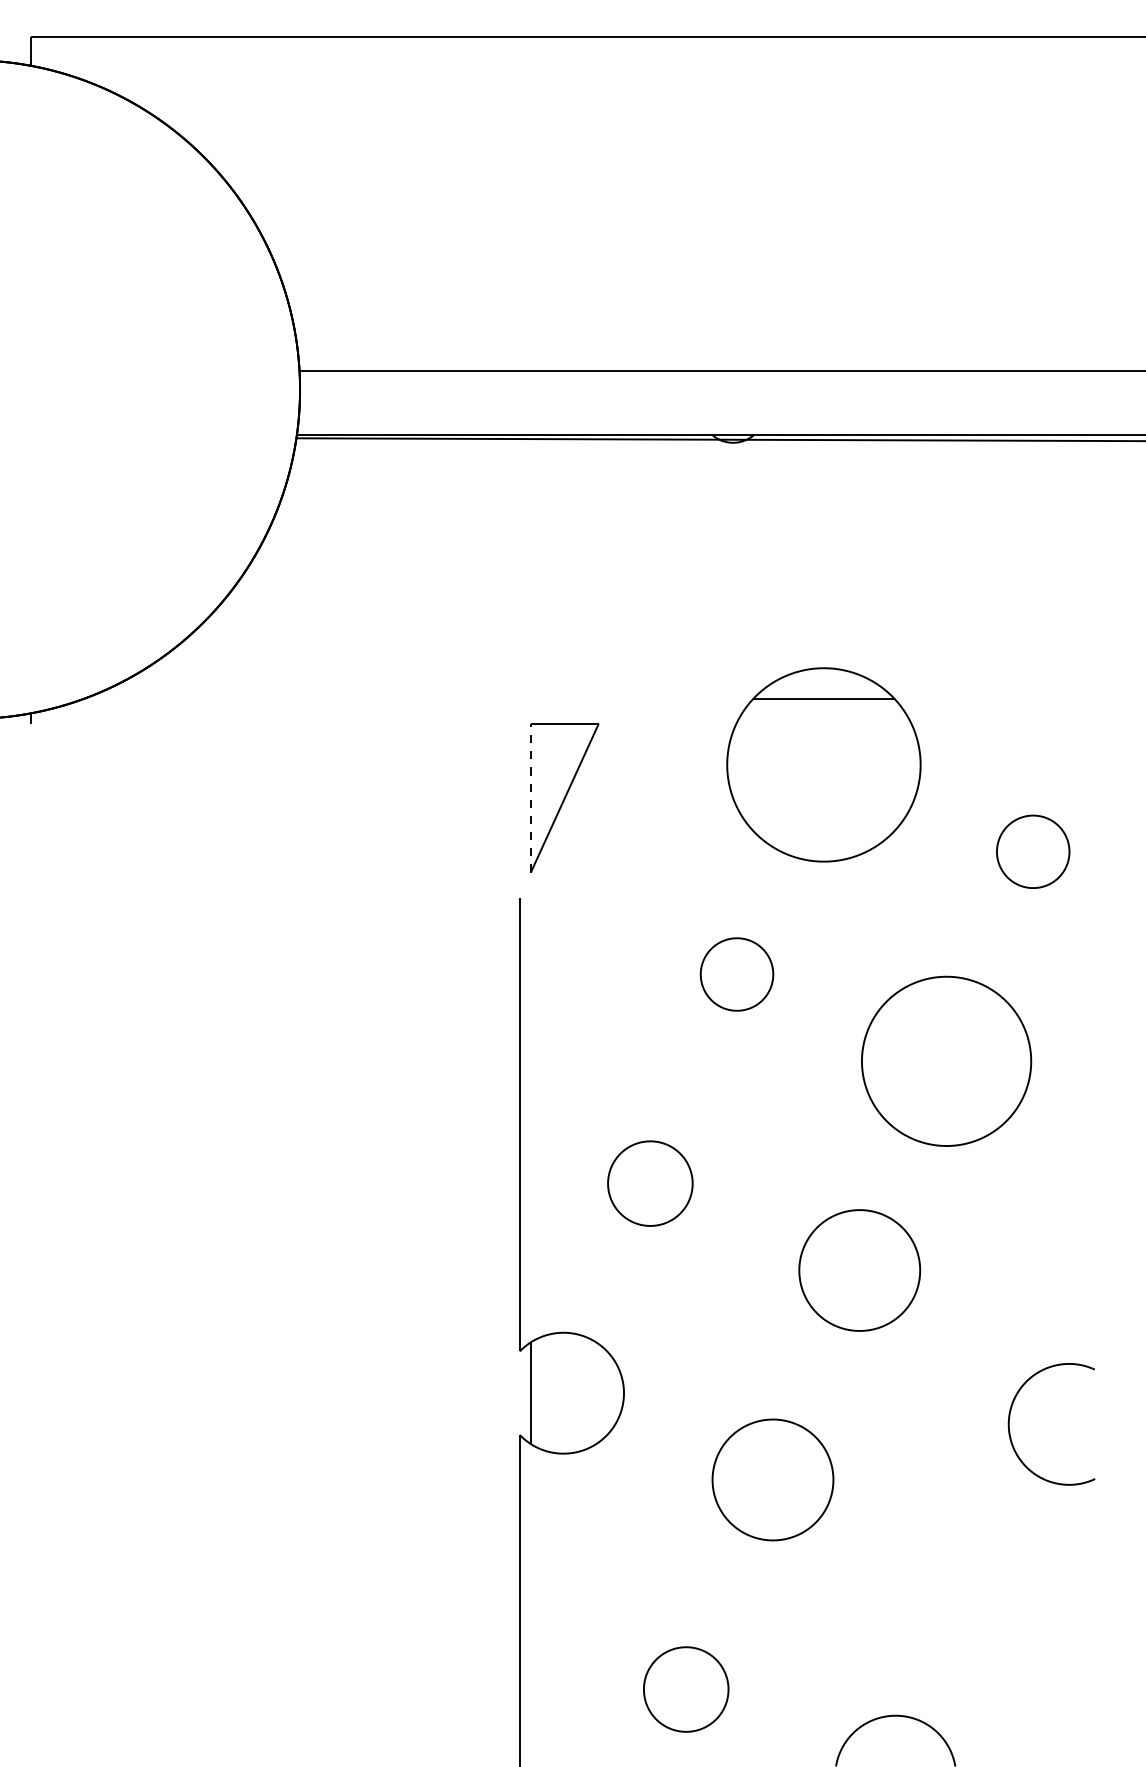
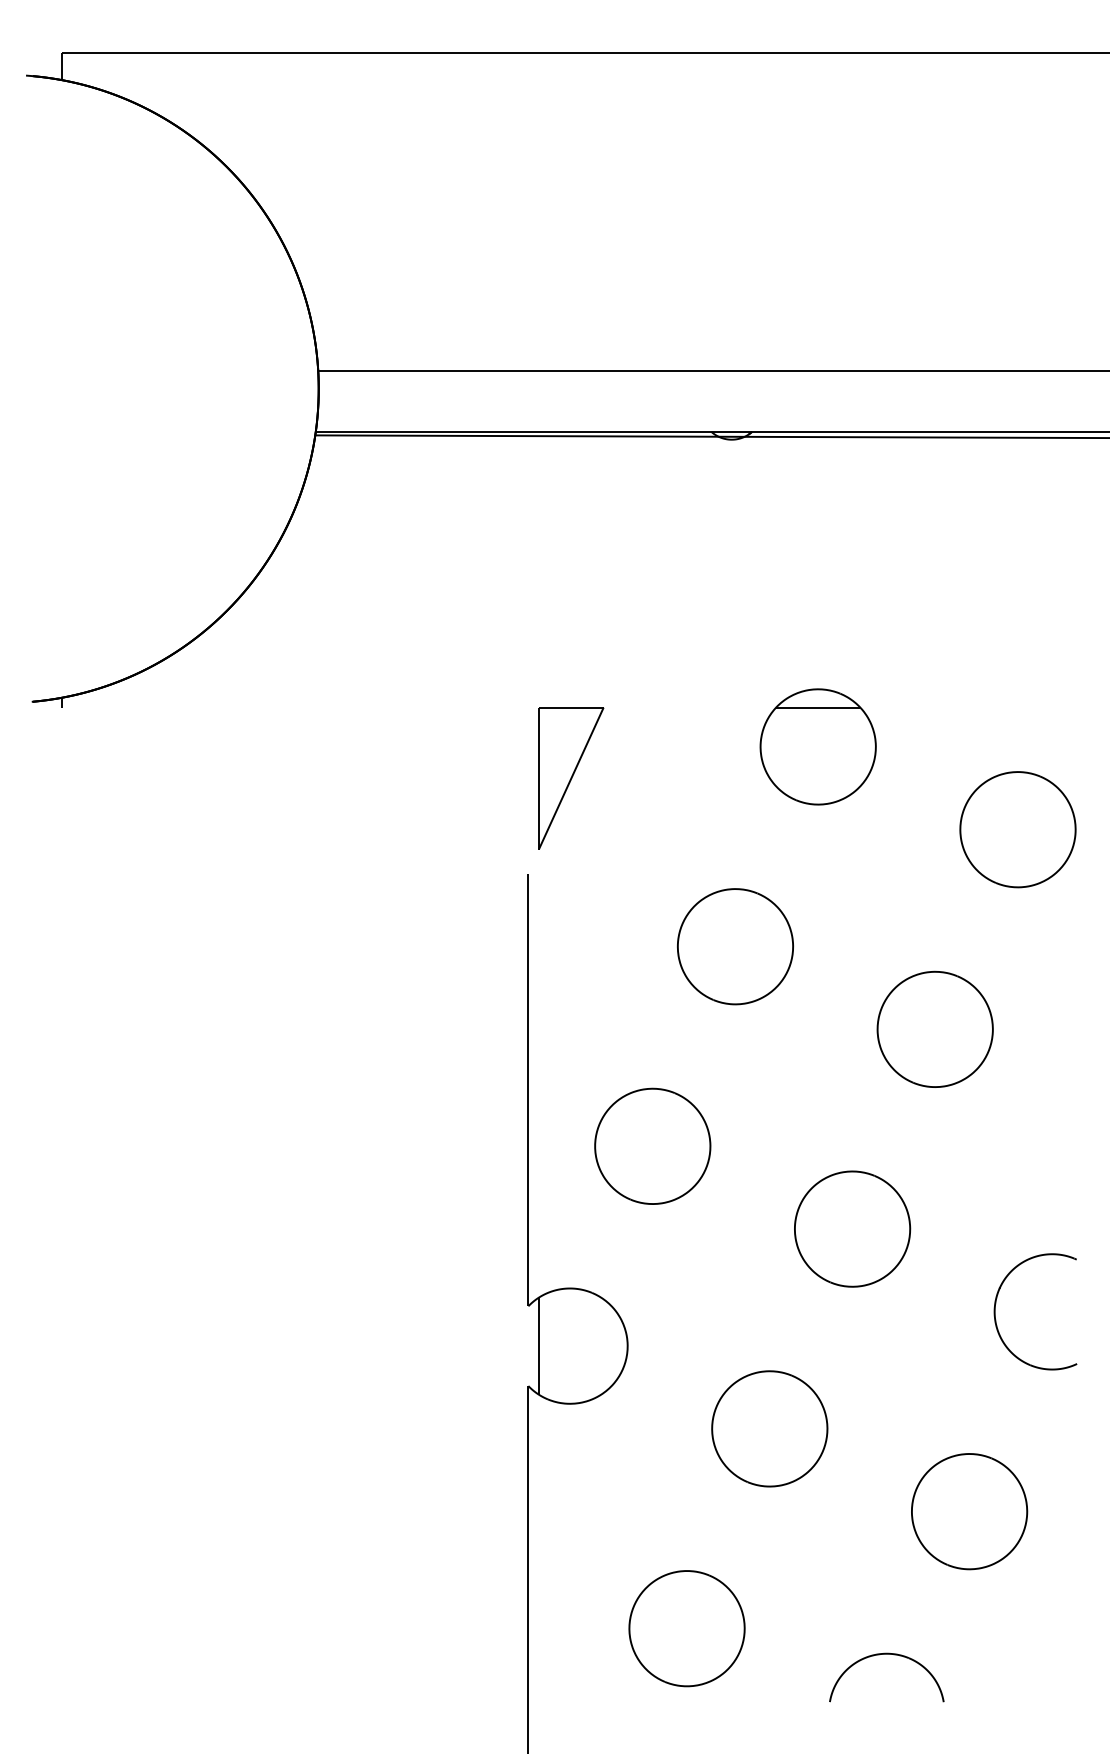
part: (823, 764) -> (817, 746), size x0.62
line: (530, 798) -> (538, 778), dashed -> solid
part: (1032, 851) -> (1017, 829), size x1.67
part: (737, 974) -> (735, 946), size x1.67
part: (945, 1060) -> (934, 1028), size x0.71
part: (650, 1182) -> (652, 1145), size x1.43
part: (1010, 1415) -> (996, 1303), moved
part: (982, 1566) -> (969, 1511), added
part: (685, 1689) -> (686, 1628), size x1.43

